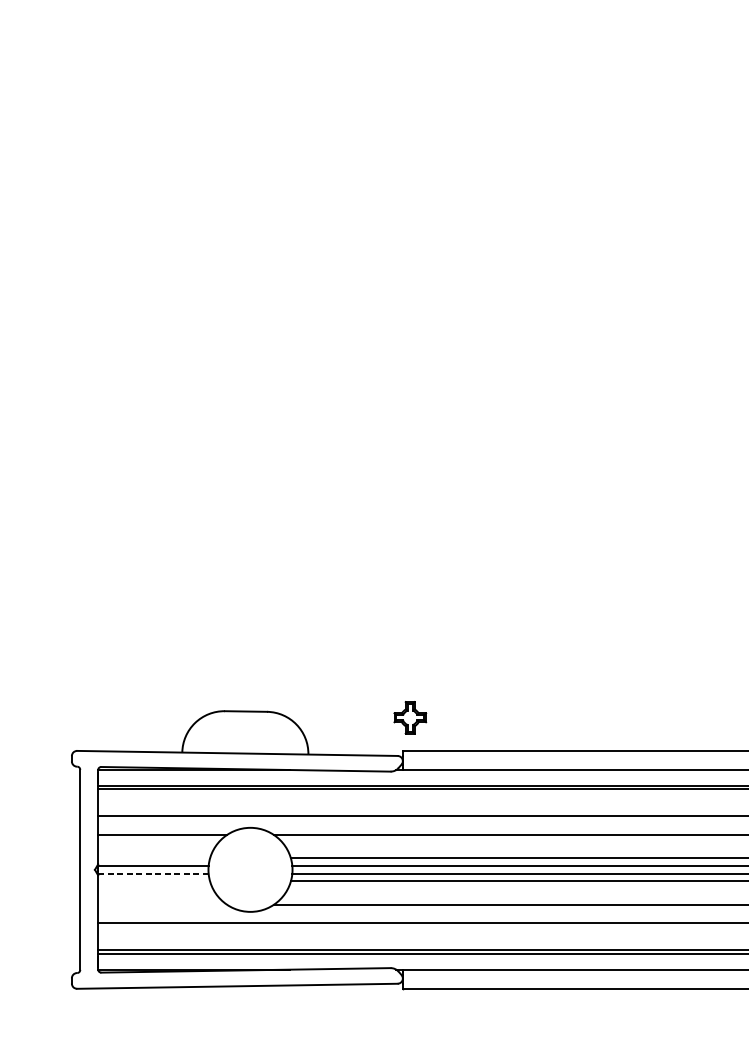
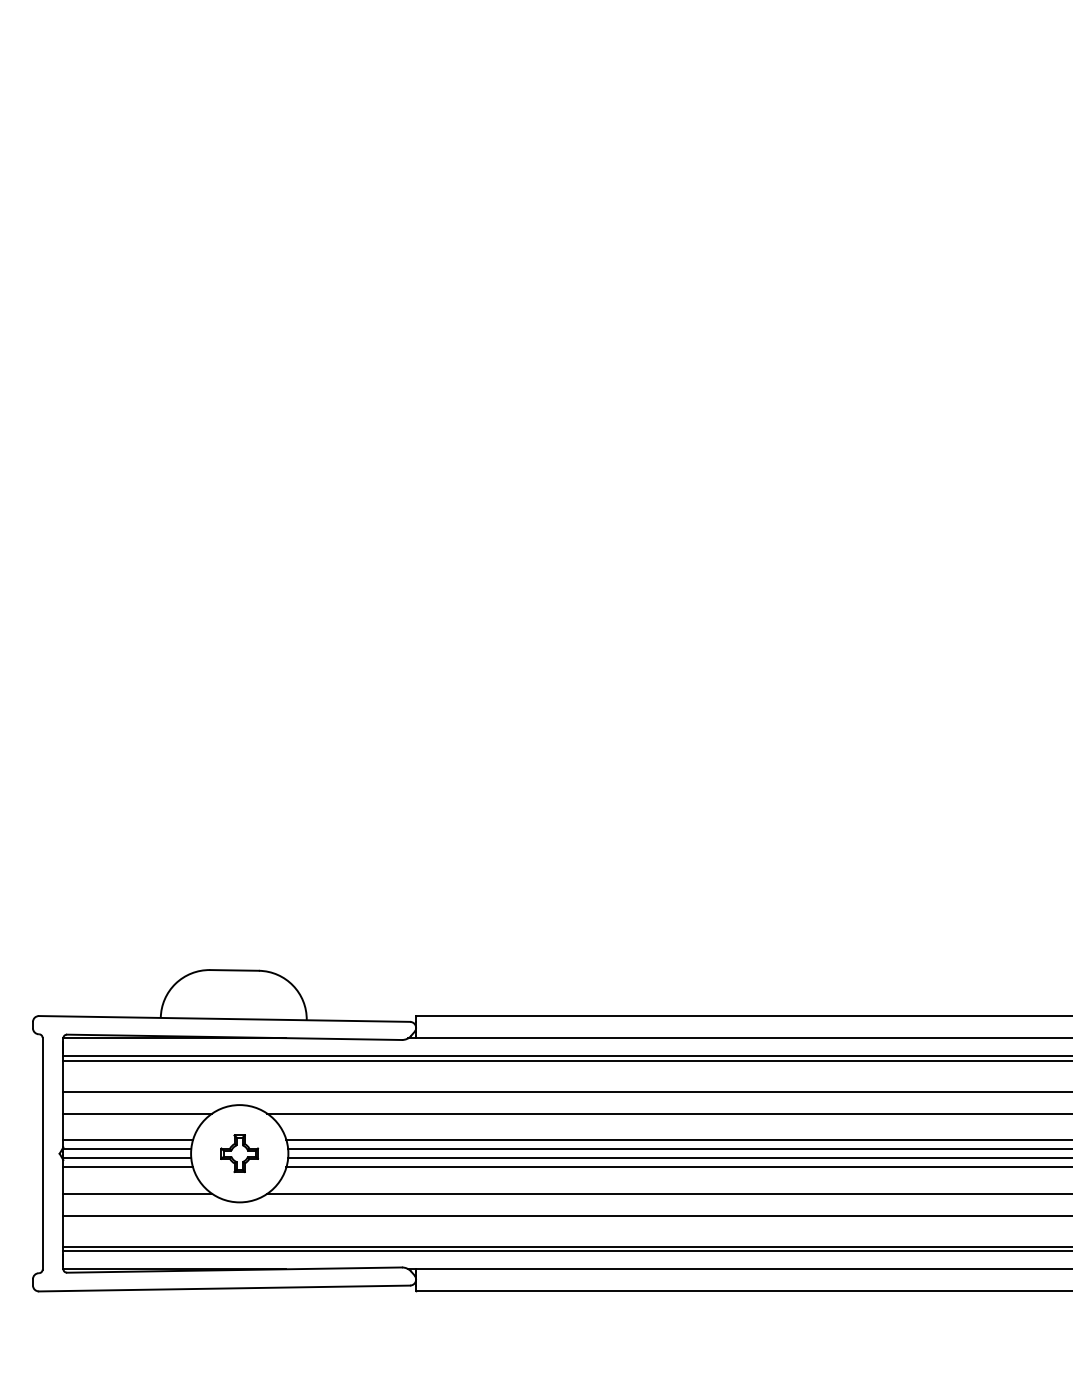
part: (410, 717) -> (239, 1153), moved
line: (153, 858) -> (127, 1140), added
line: (153, 873) -> (127, 1158), dashed -> solid
line: (153, 881) -> (127, 1167), added
line: (162, 904) -> (137, 1193), added

